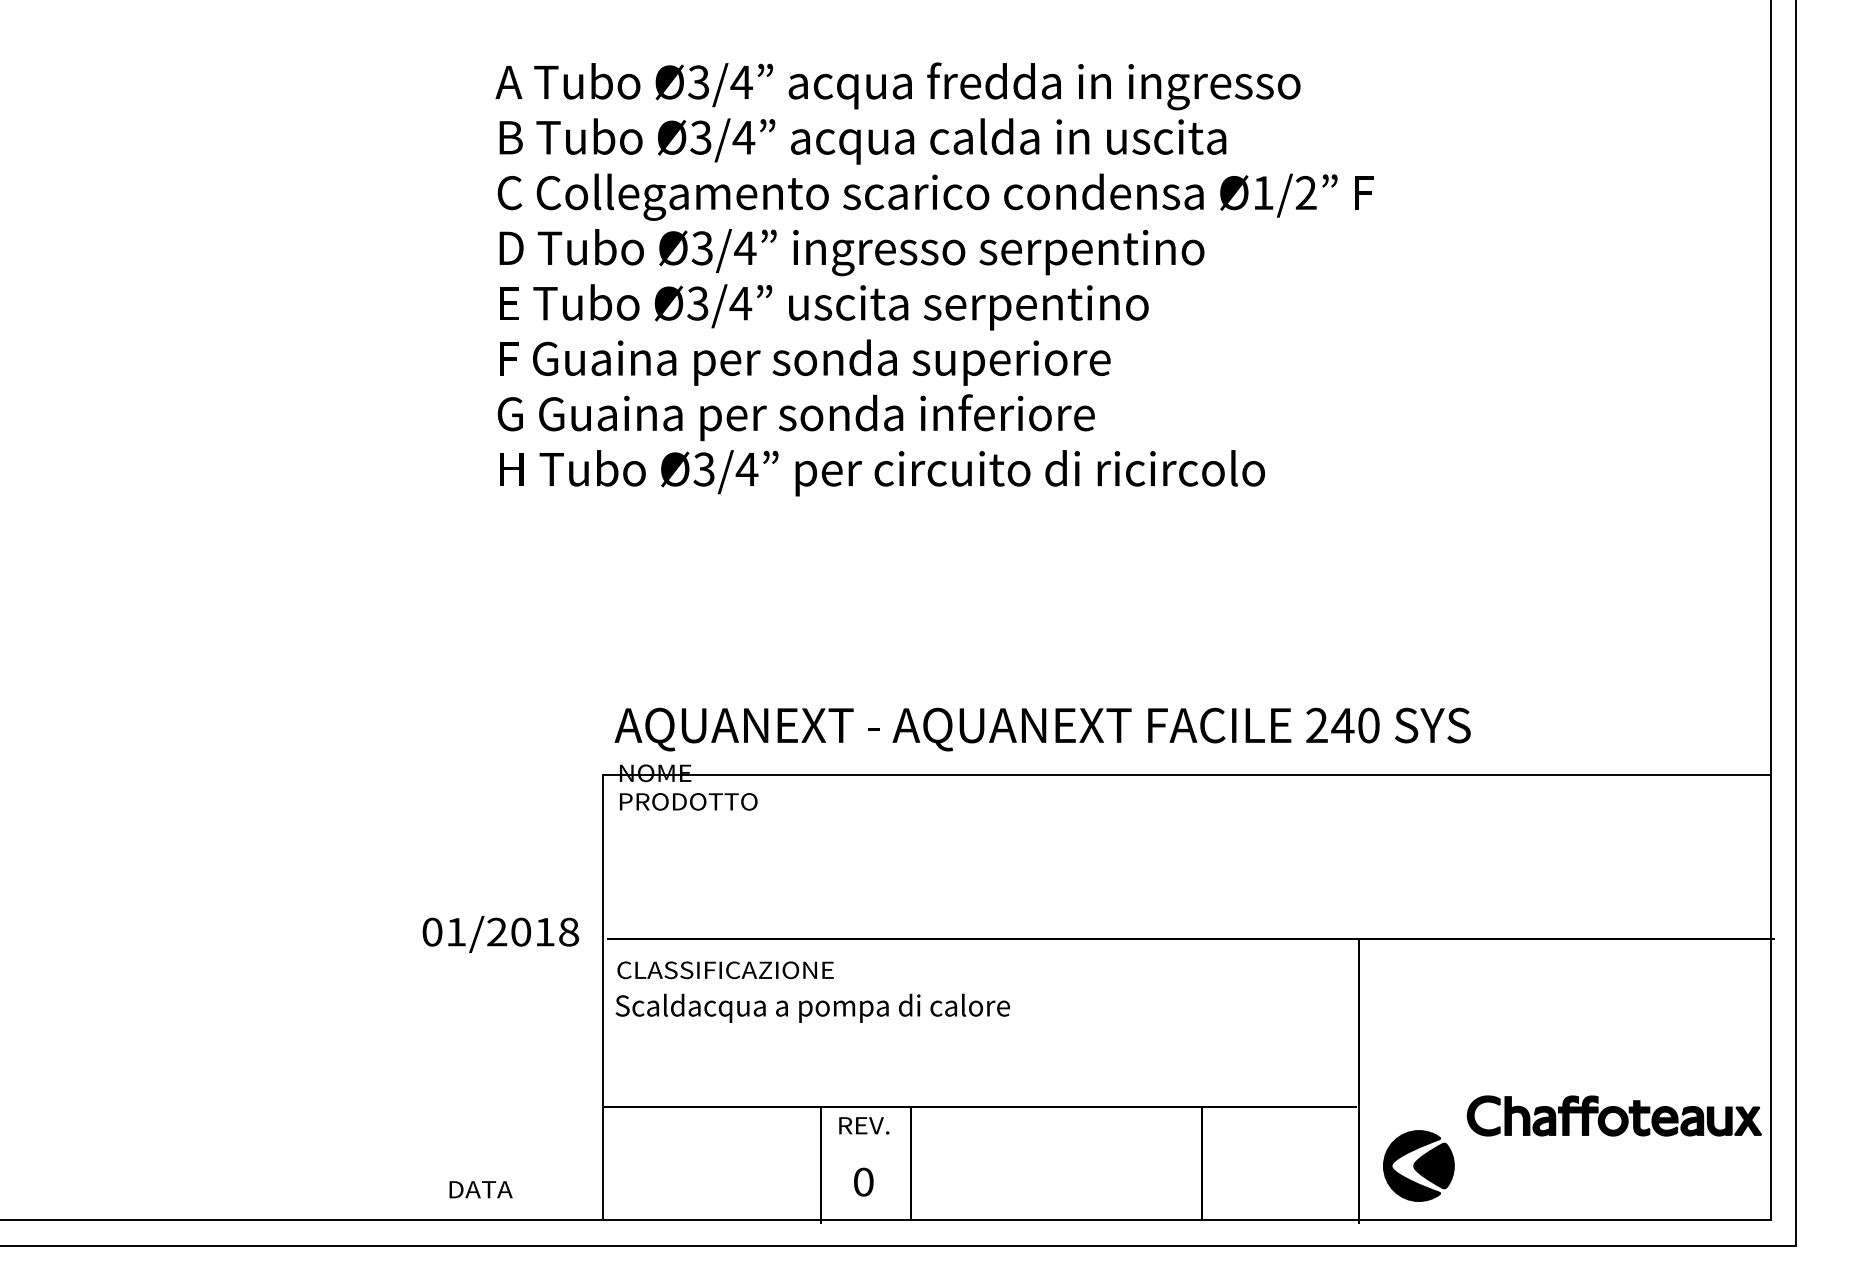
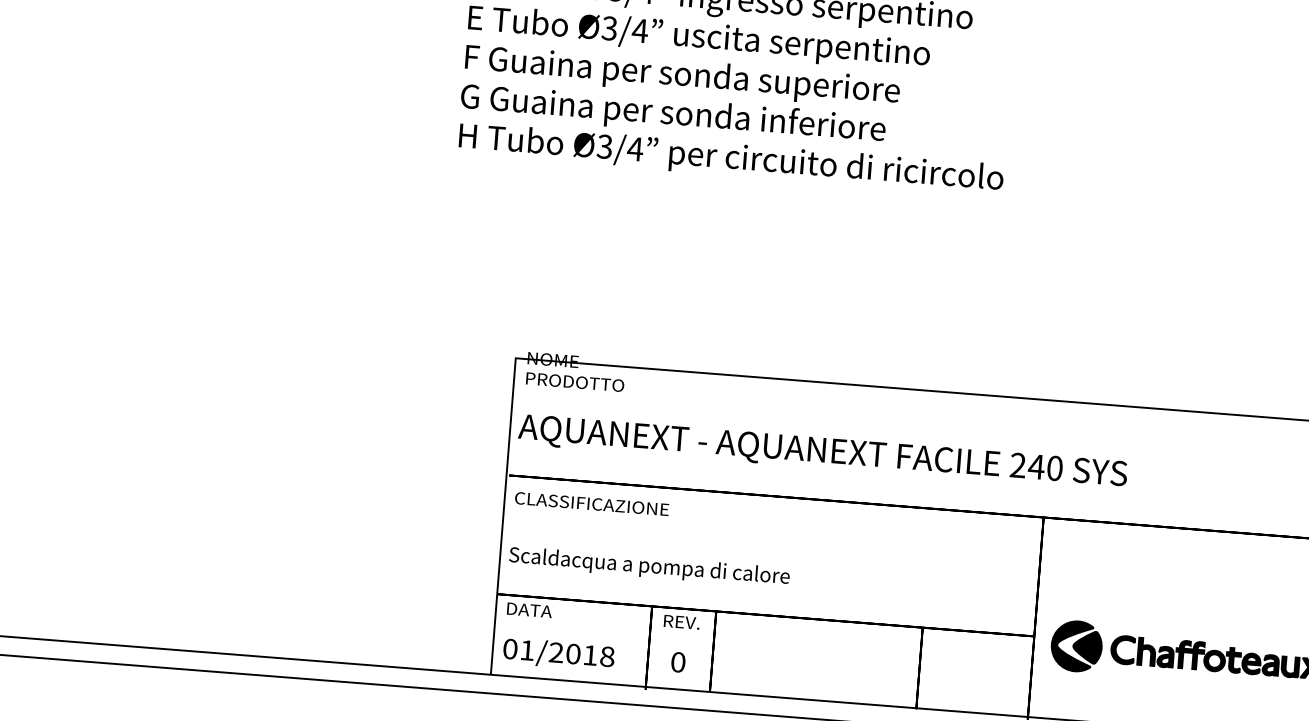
text: (1042, 729) -> (822, 452), moved
text: (500, 934) -> (558, 654), moved
text: (812, 1007) -> (649, 566), moved
part: (1418, 1165) -> (1076, 646), moved
text: (480, 1189) -> (529, 610), moved

